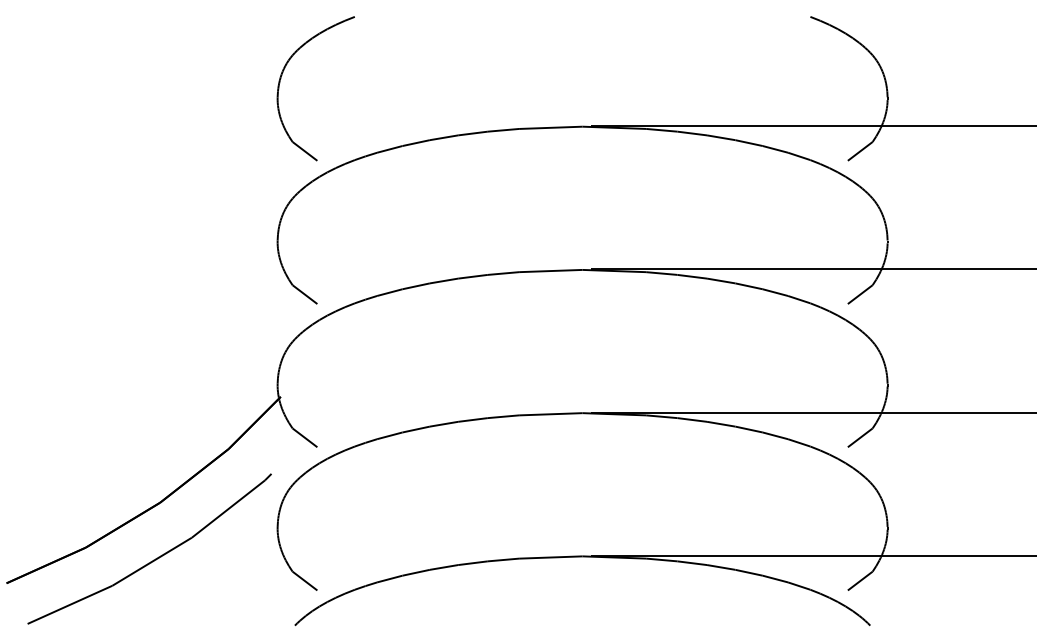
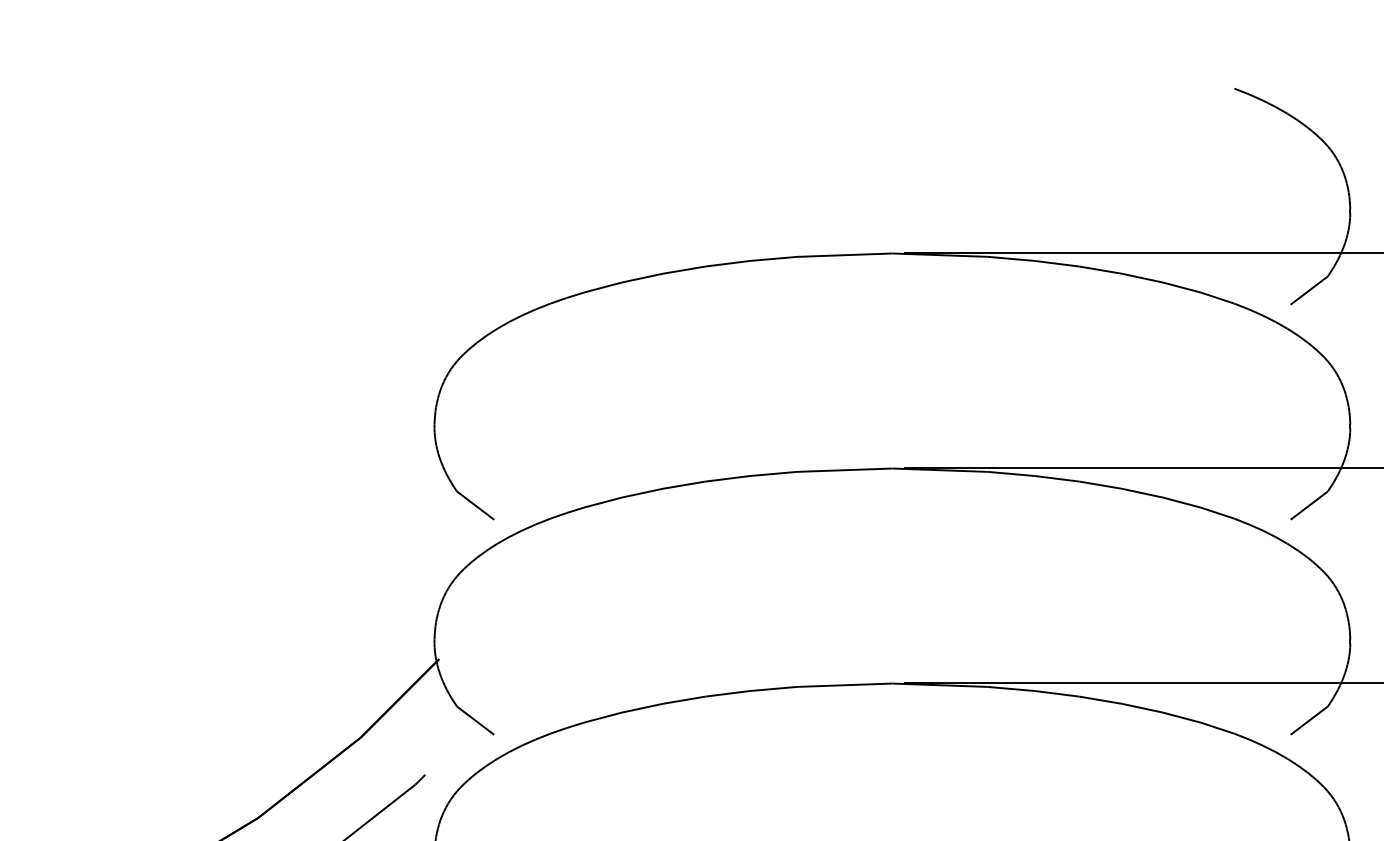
part: (280, 83) -> (438, 188), removed

